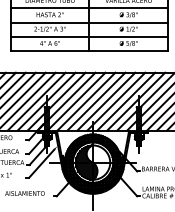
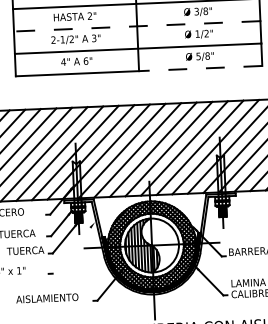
line: (89, 22) -> (137, 26), solid -> dashed
line: (128, 51) -> (200, 69), solid -> dashed
line: (41, 163) -> (71, 250), removed

